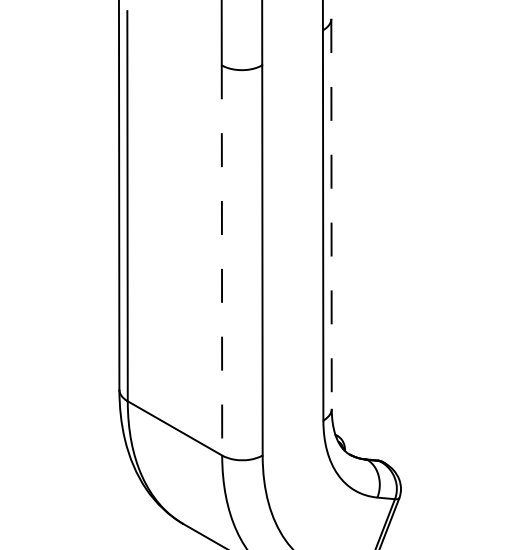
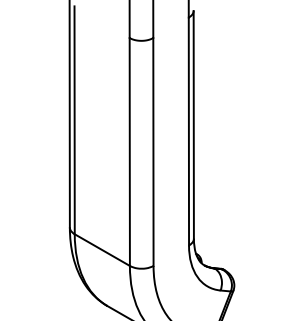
line: (331, 213) -> (193, 124), dashed -> solid
line: (221, 261) -> (129, 152), dashed -> solid

